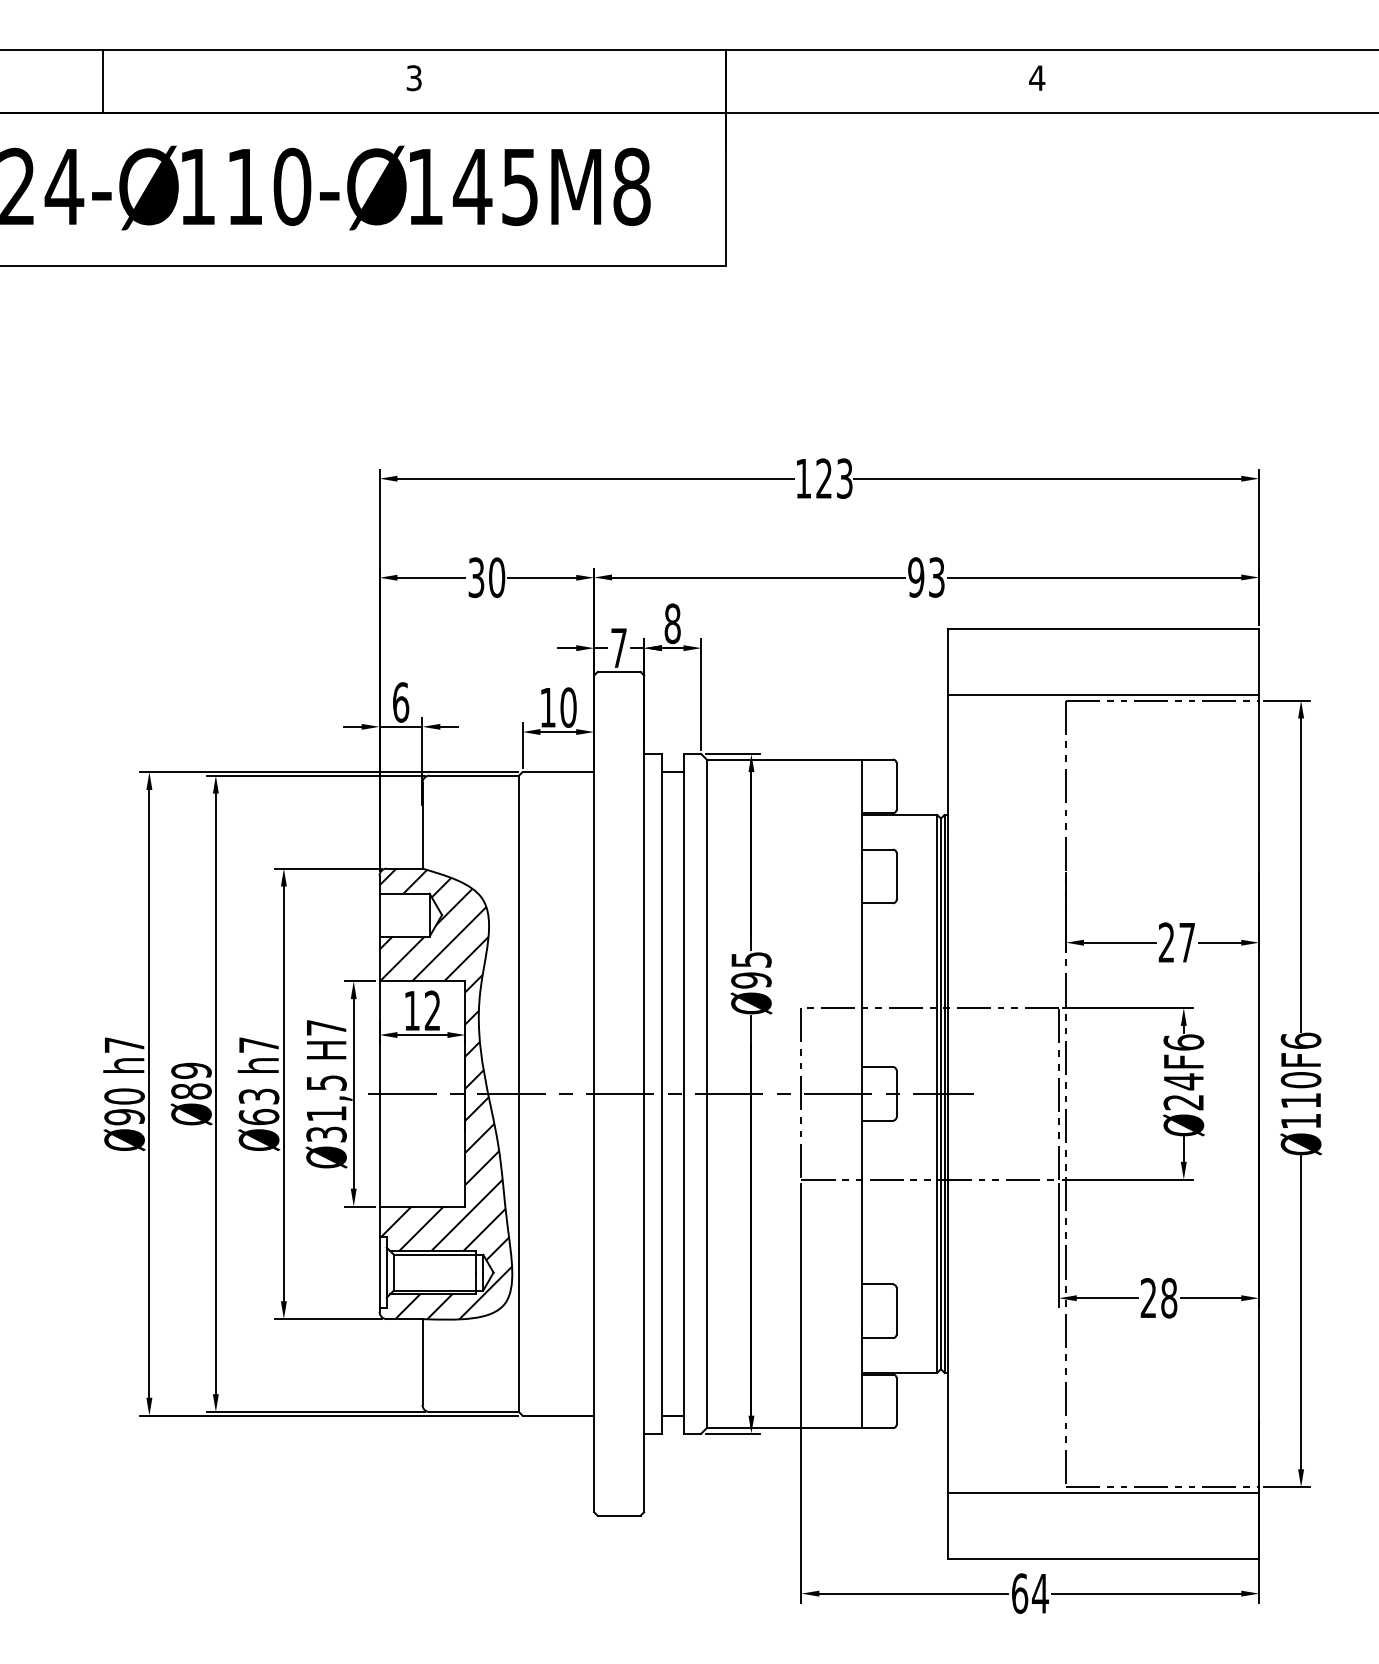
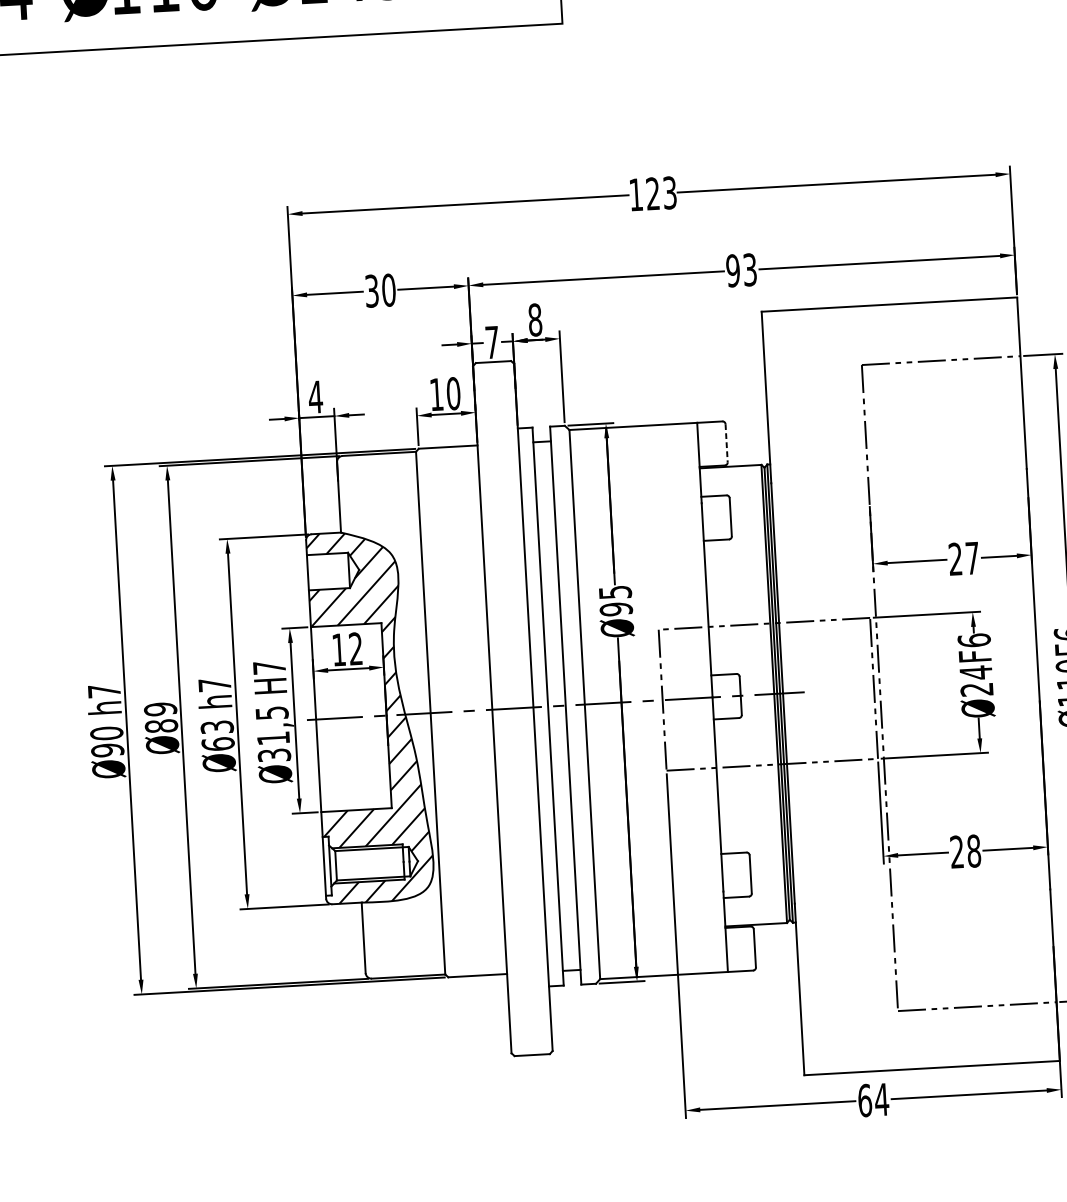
line: (1103, 694) -> (892, 358), removed
text: (400, 702) -> (315, 397), 6 -> 4
line: (896, 786) -> (726, 443), solid -> dashed
line: (1103, 1492) -> (928, 1013), removed

